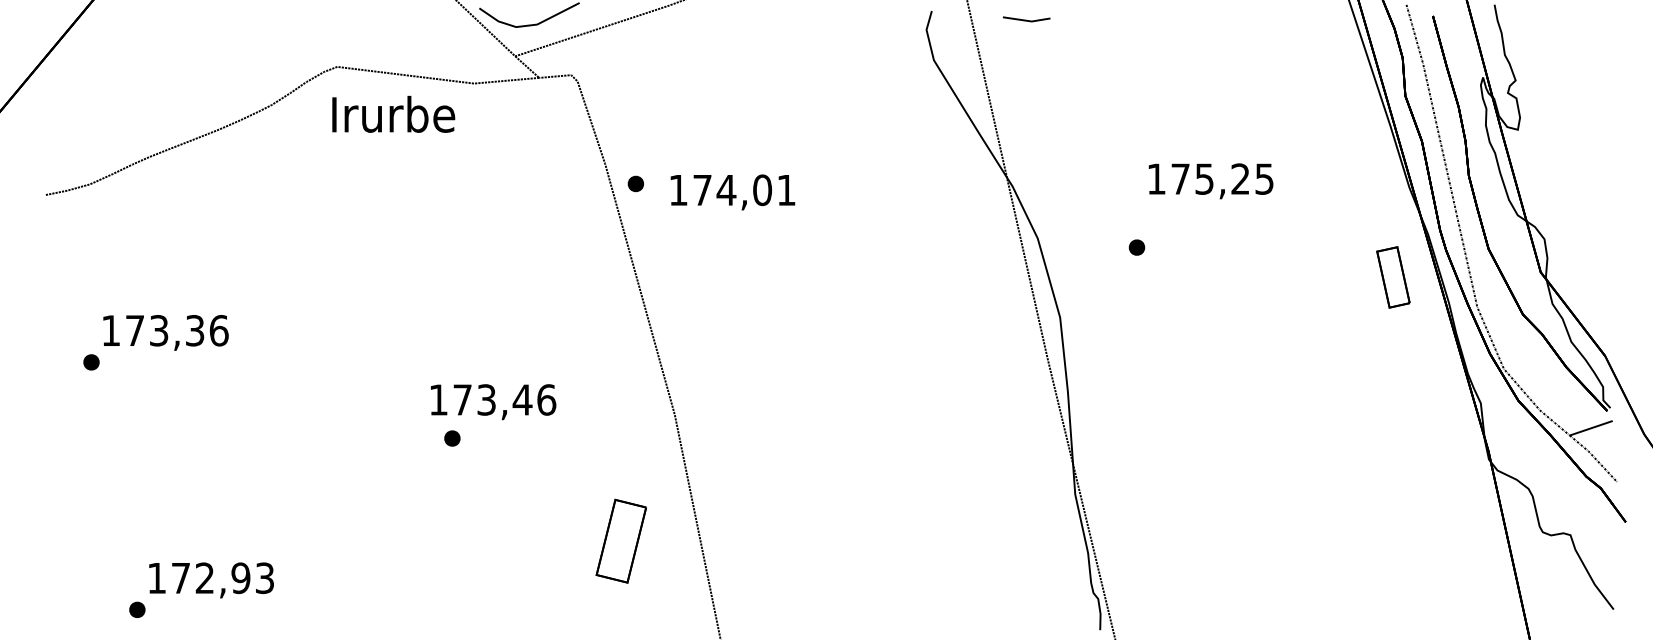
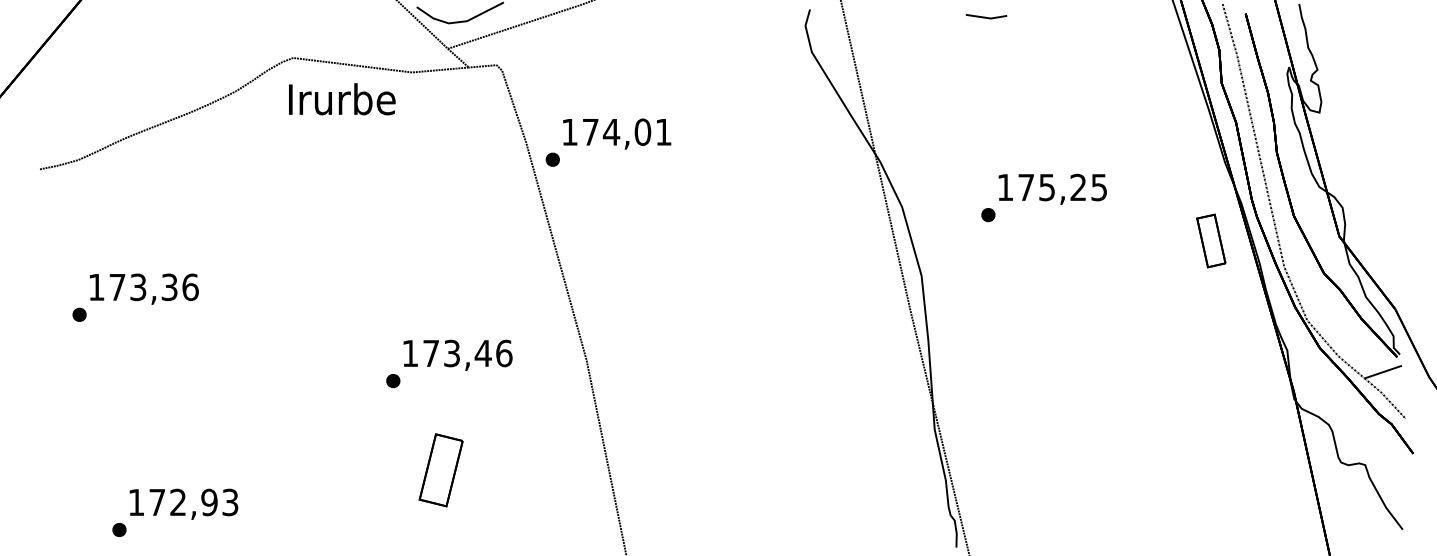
line: (1025, 19) -> (985, 16), moved
text: (1210, 180) -> (1052, 188), moved
text: (733, 191) -> (617, 133), moved
text: (492, 401) -> (457, 354), moved
part: (620, 541) -> (440, 470), moved

